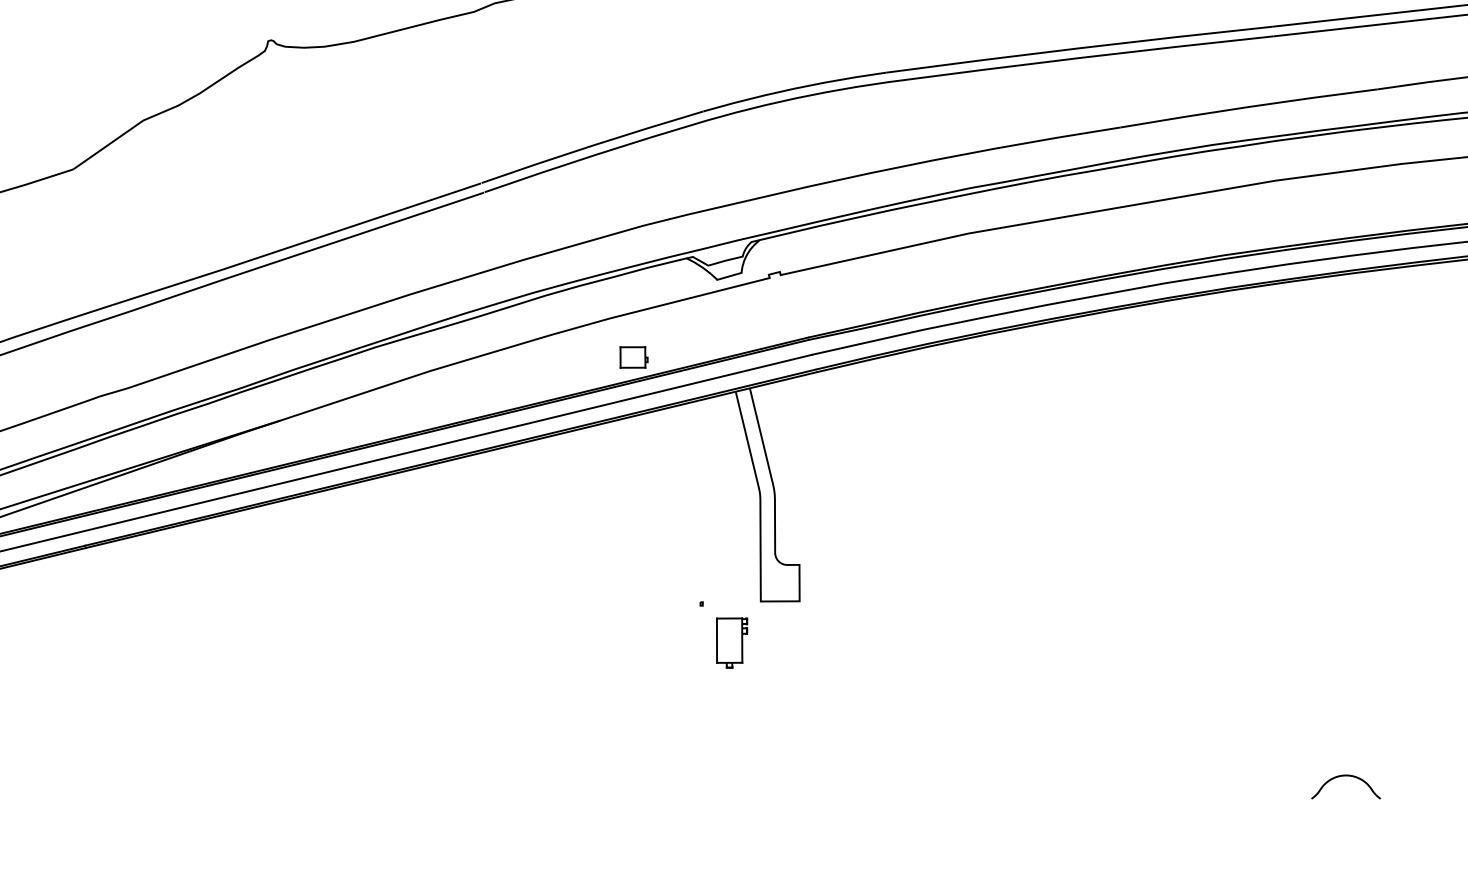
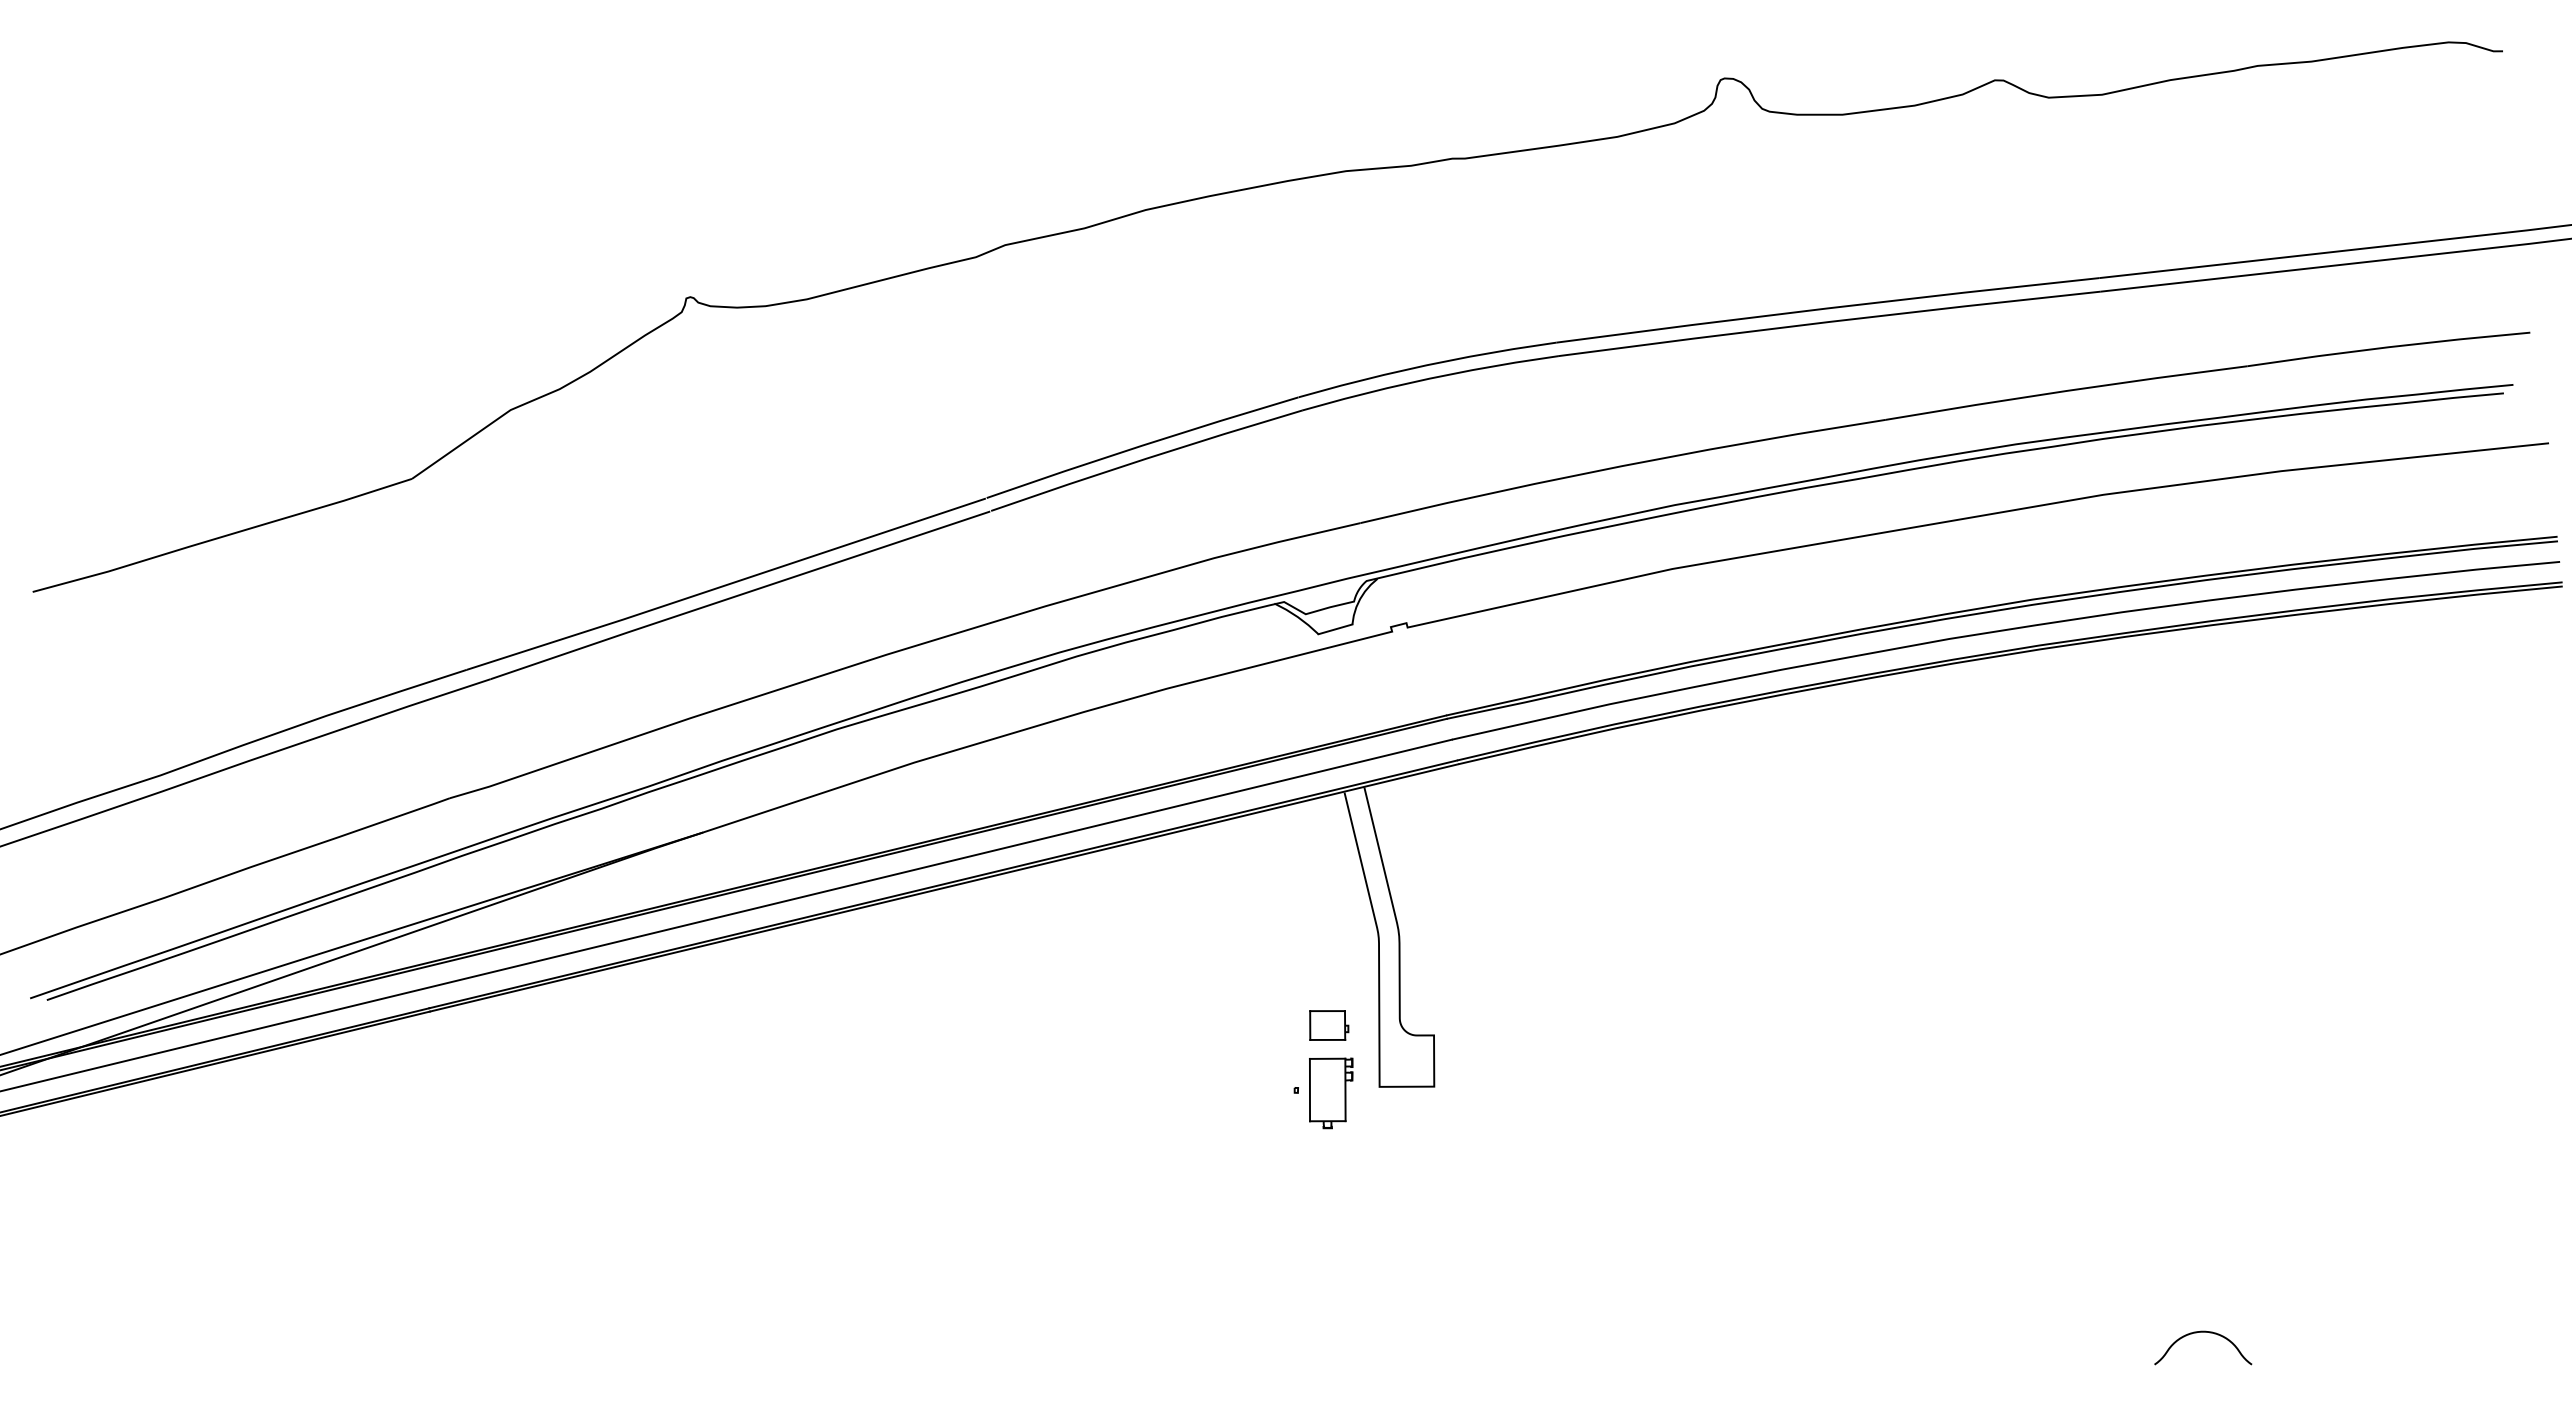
part: (634, 357) -> (1329, 1025), moved
part: (732, 643) -> (1331, 1093), moved

